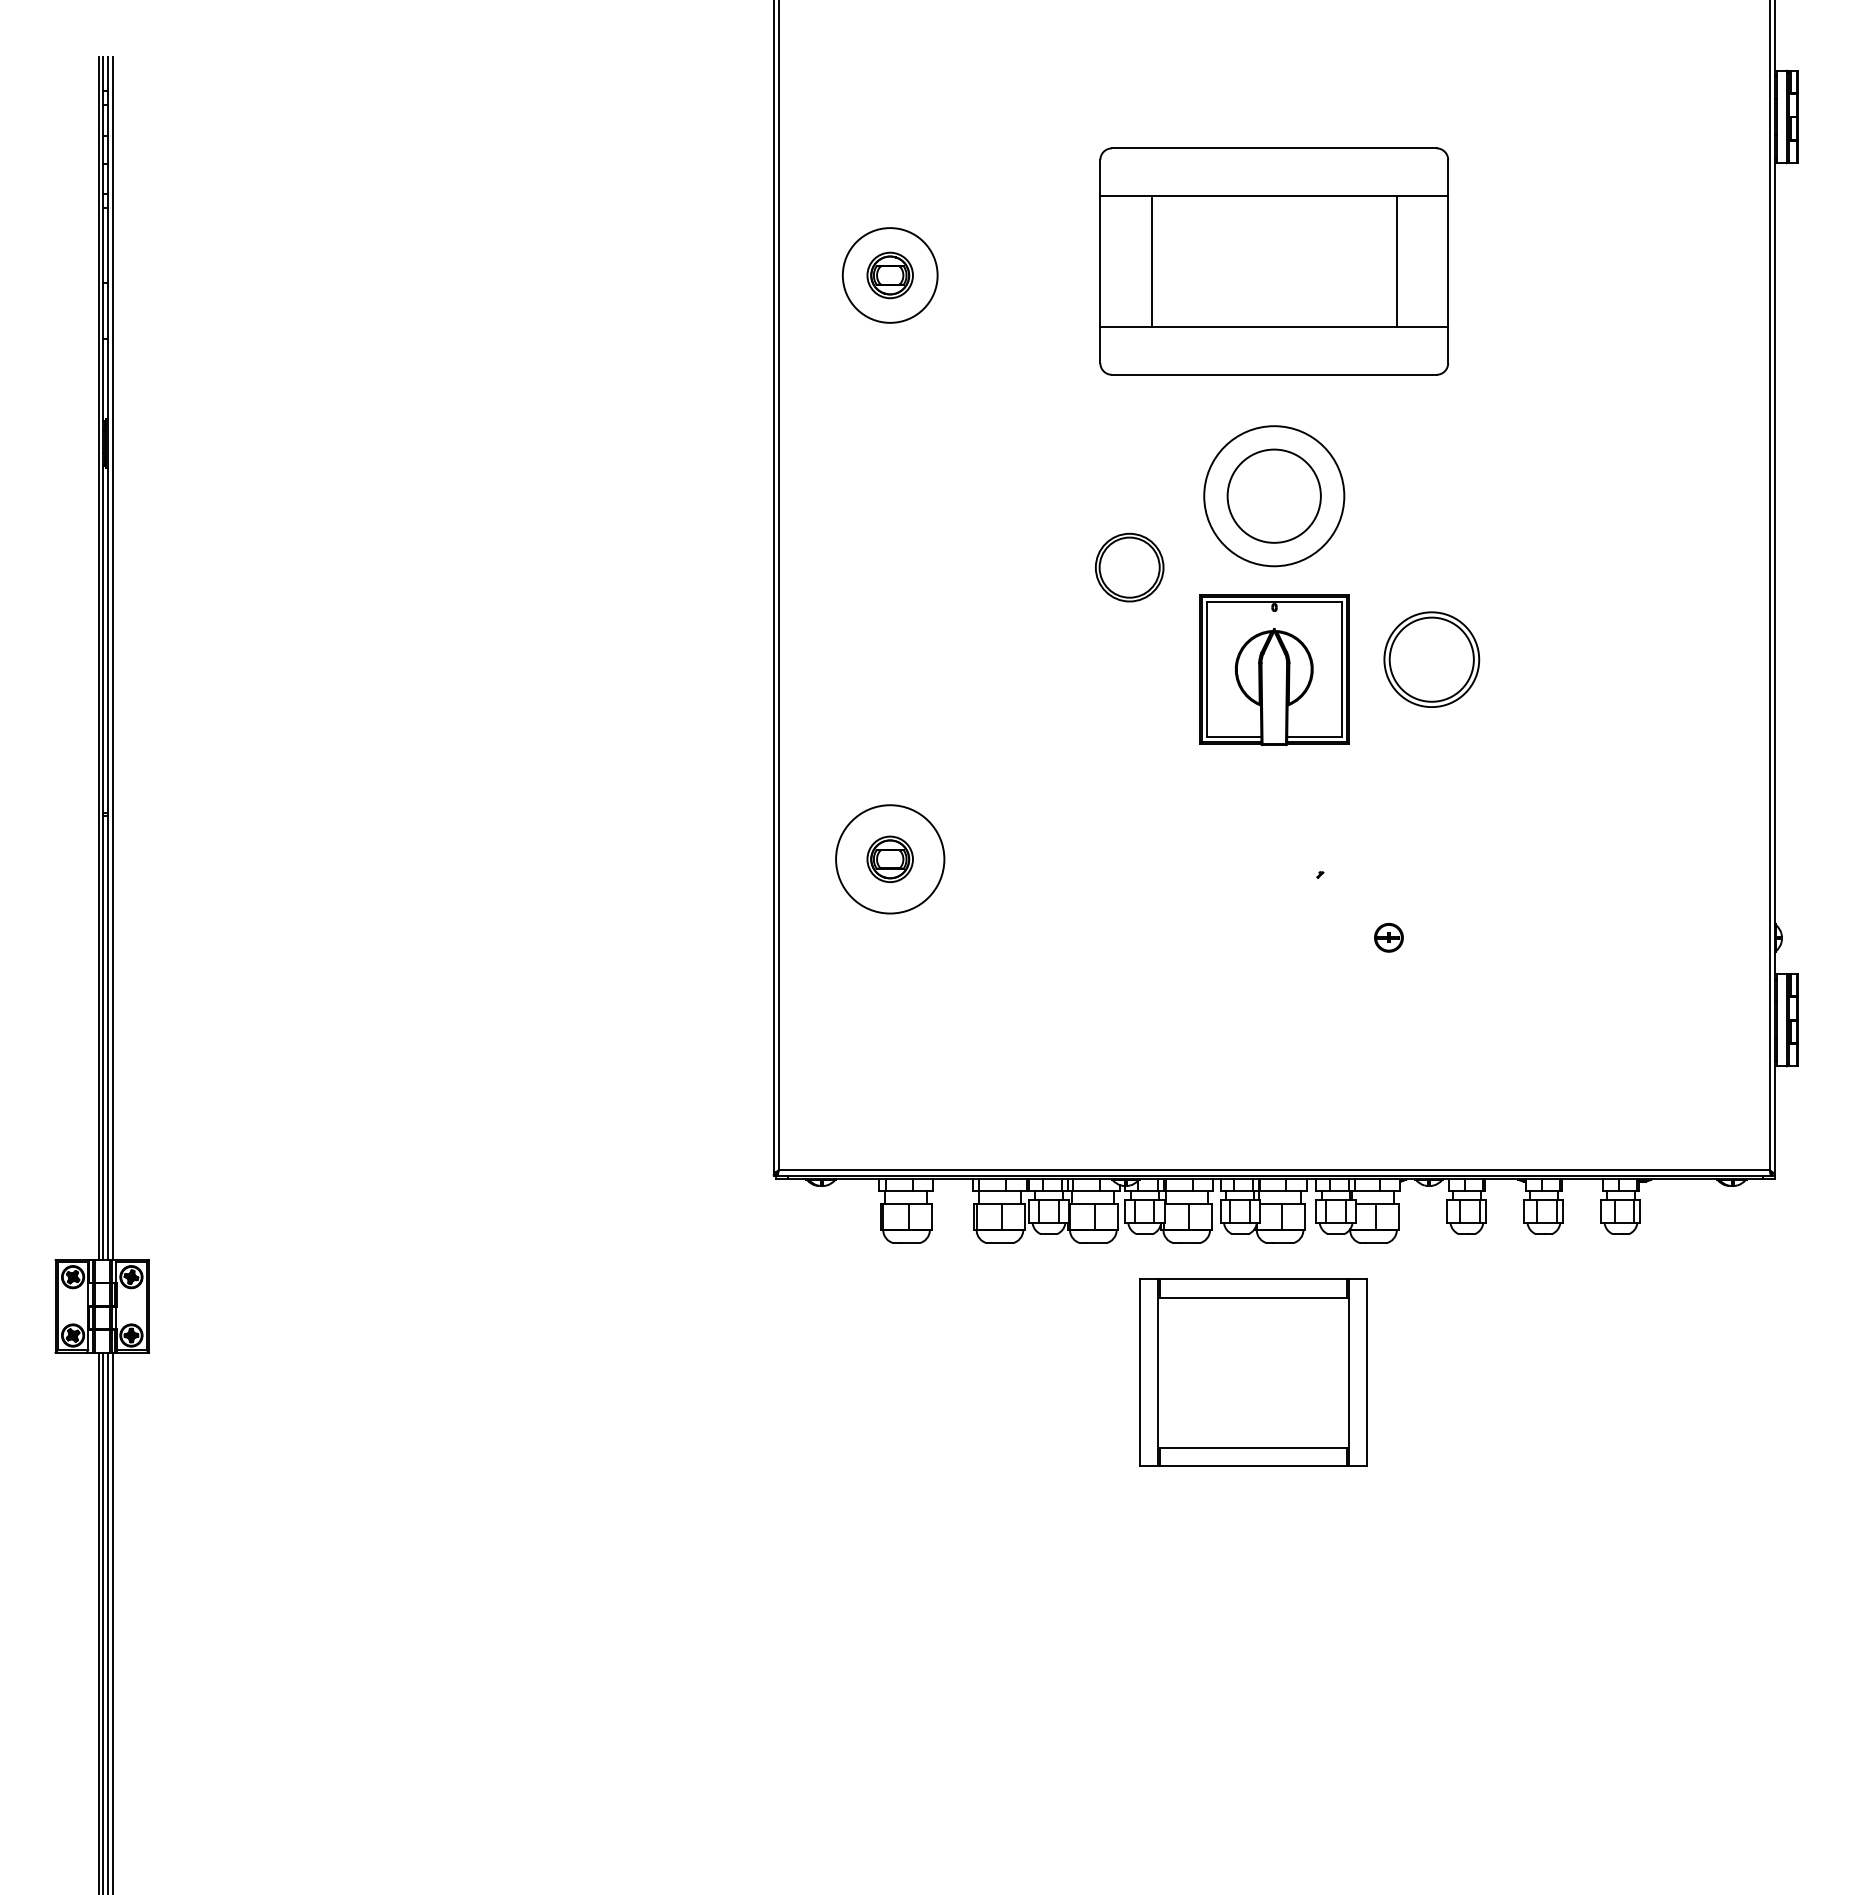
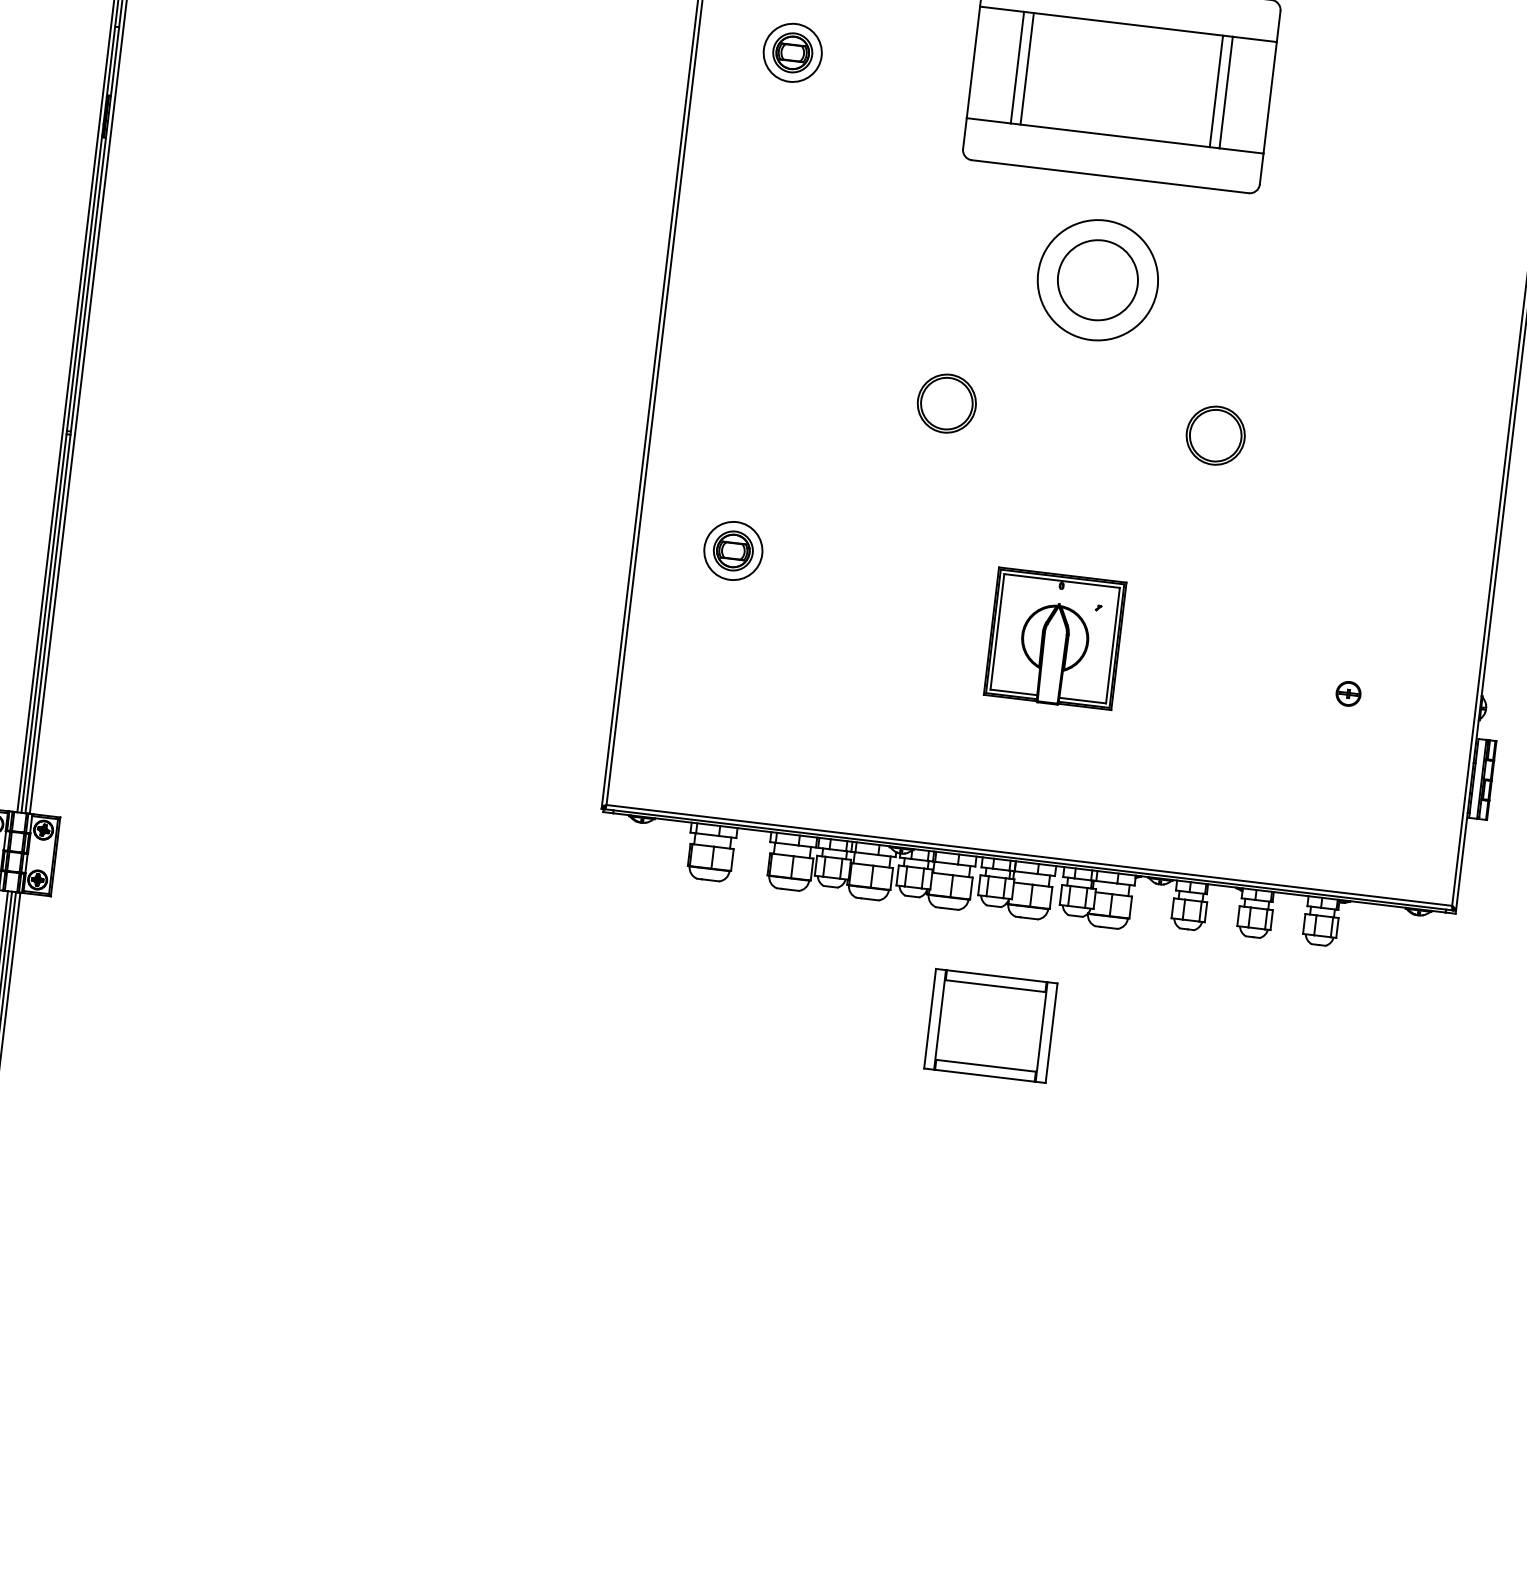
line: (1163, 261) -> (1027, 68), added
line: (1385, 261) -> (1216, 91), added
circle: (890, 275) -> (793, 52), size x0.71
part: (1129, 567) -> (946, 403), moved
part: (1431, 659) -> (1215, 435), size x0.71
part: (1274, 670) -> (1055, 639), moved
circle: (890, 859) -> (733, 551), size x0.62
part: (1388, 937) -> (1348, 693), moved
part: (1252, 1372) -> (990, 1025), size x0.62

